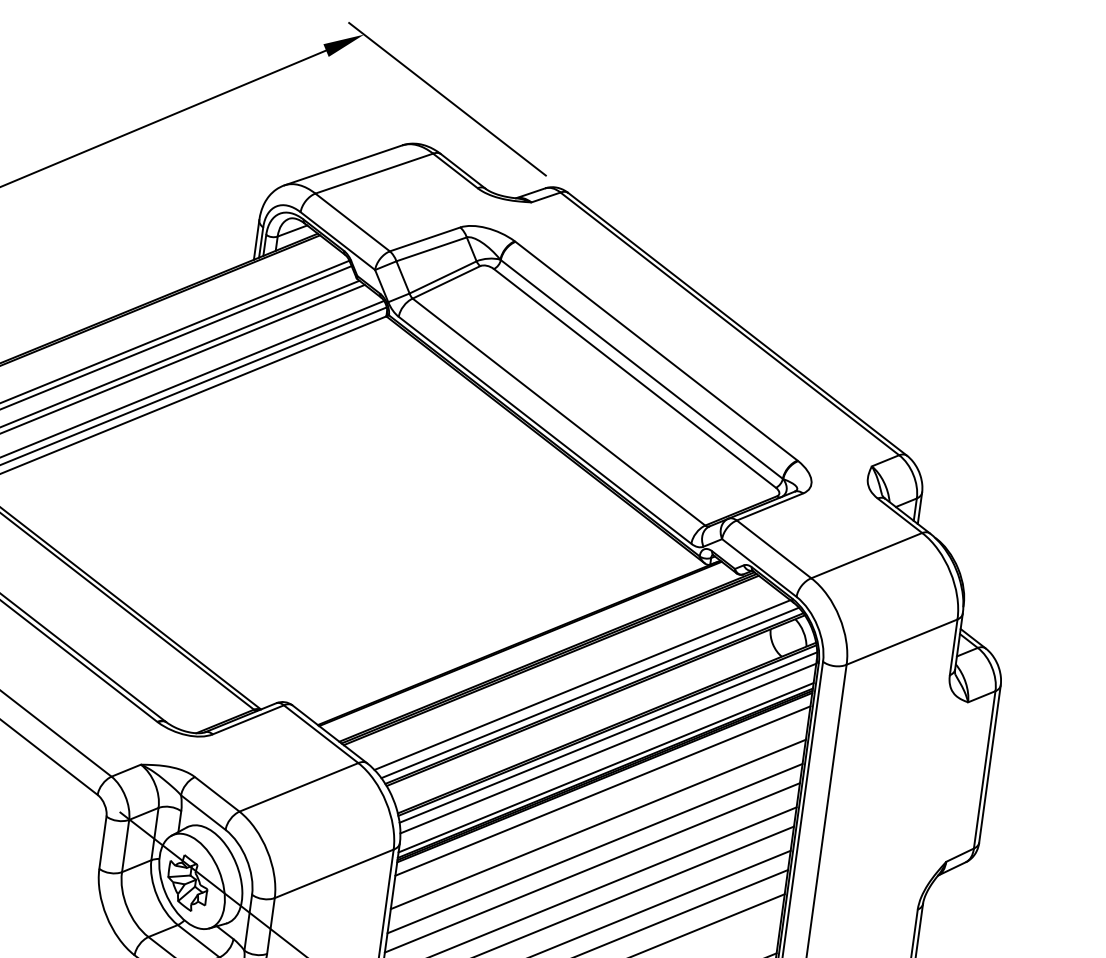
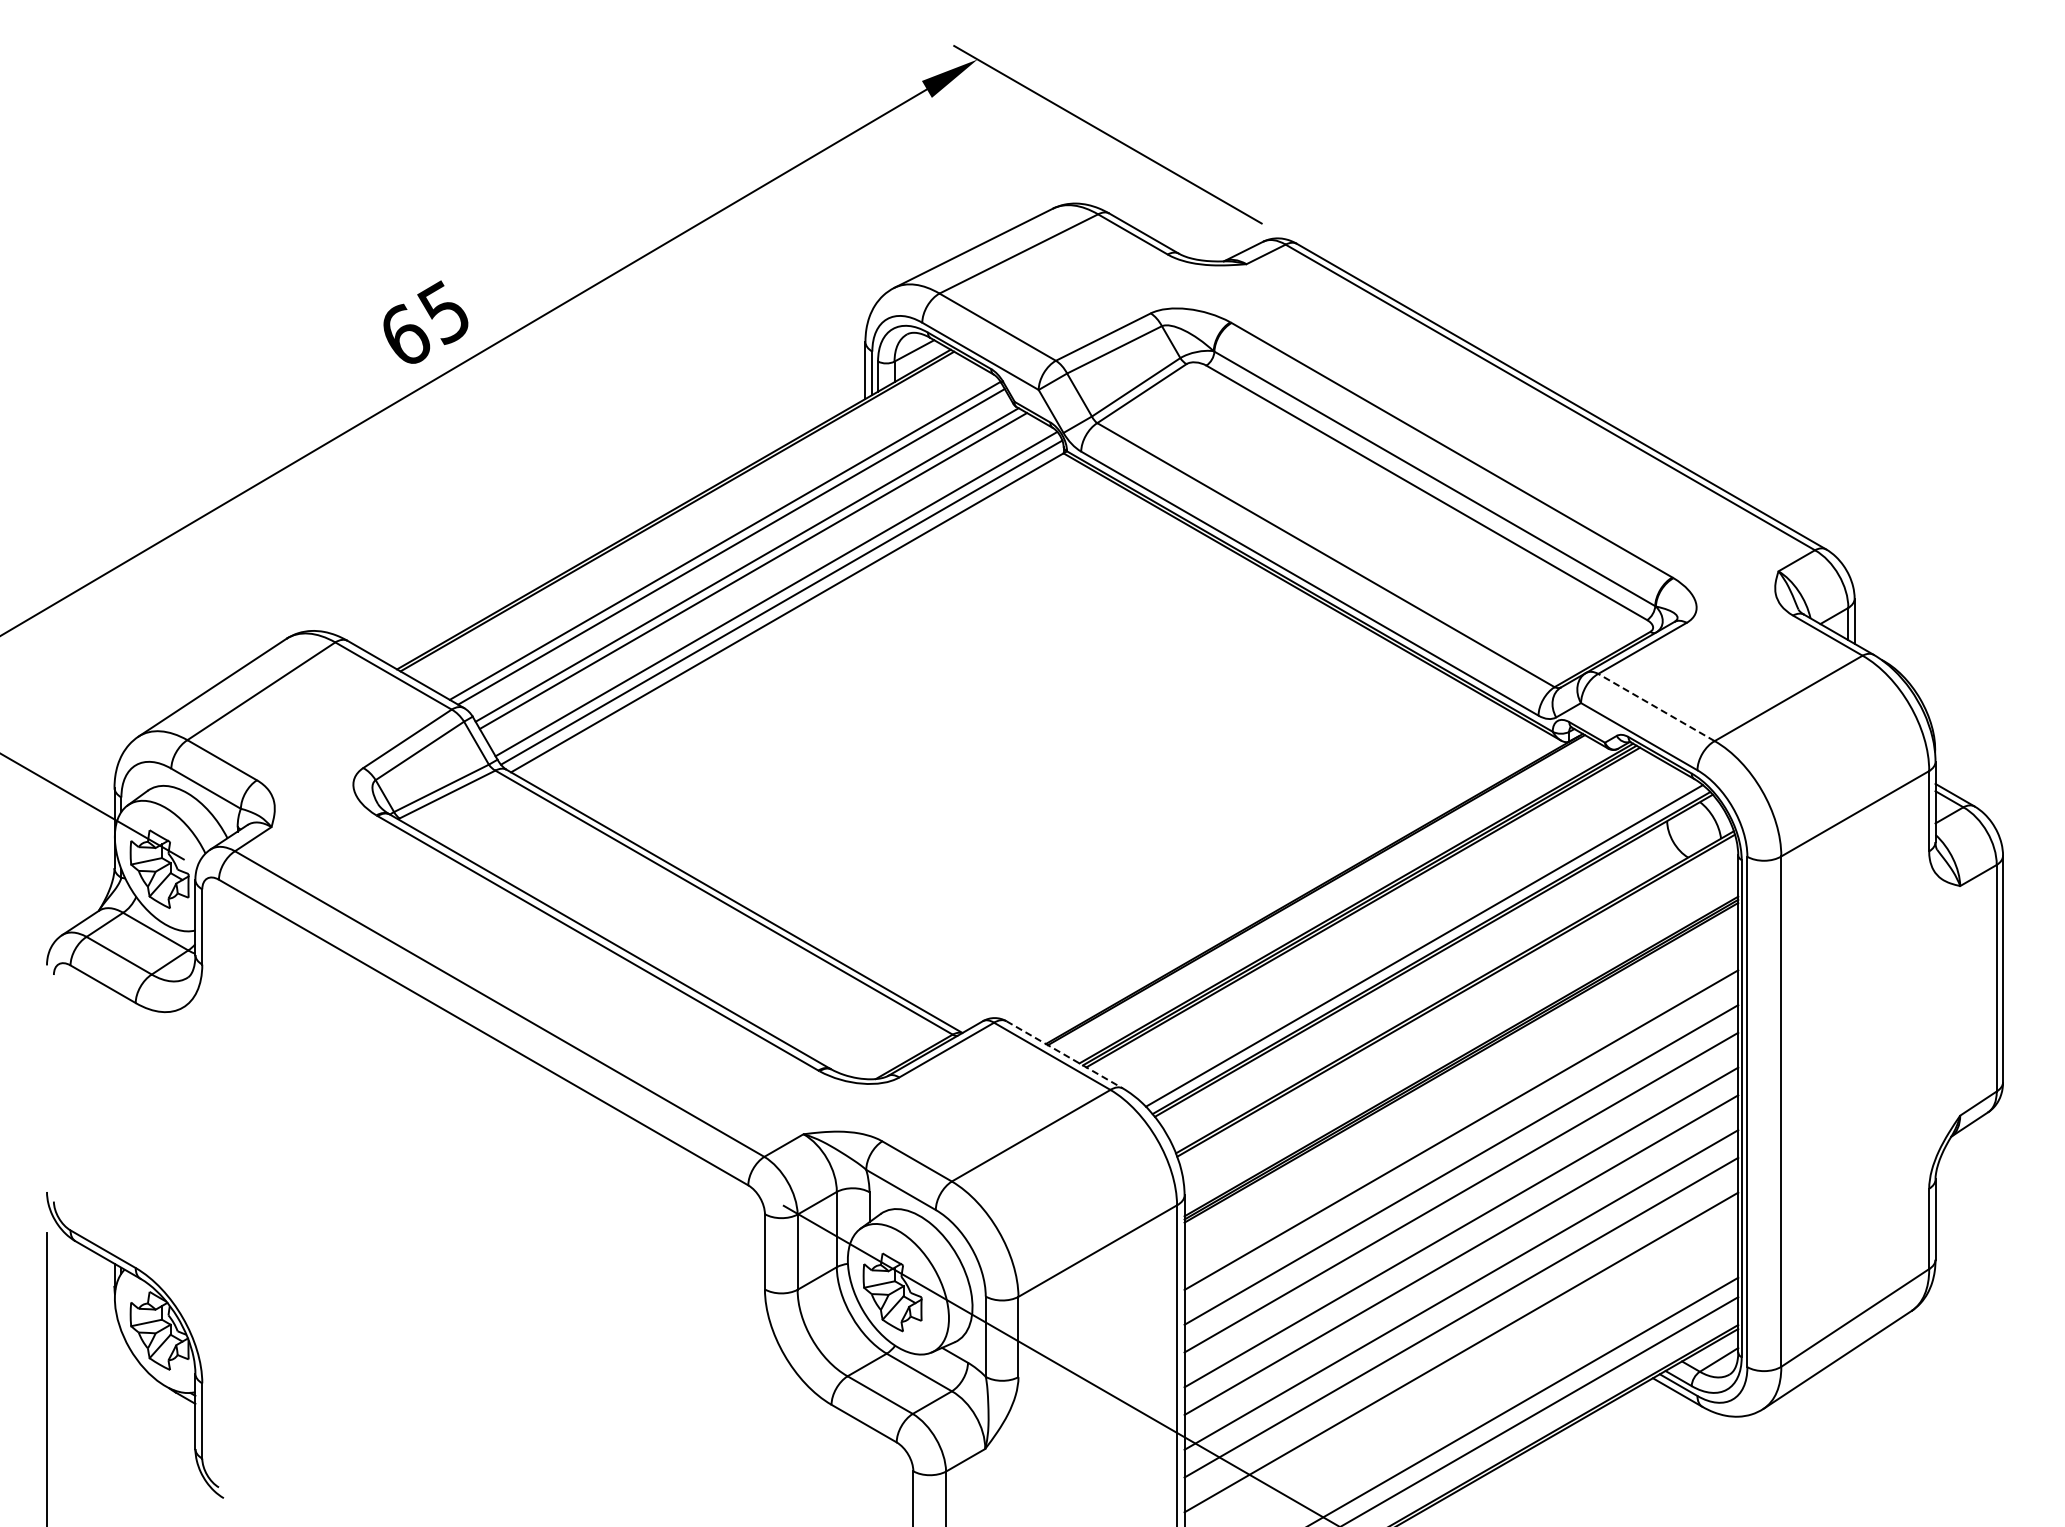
line: (774, 549) -> (1656, 707), solid -> dashed
line: (582, 685) -> (1411, 936), removed
line: (330, 734) -> (1065, 1055), solid -> dashed
line: (608, 737) -> (1458, 1005), removed
line: (608, 748) -> (1460, 1020), removed
line: (606, 767) -> (1461, 1048), removed
line: (603, 790) -> (1461, 1081), removed

